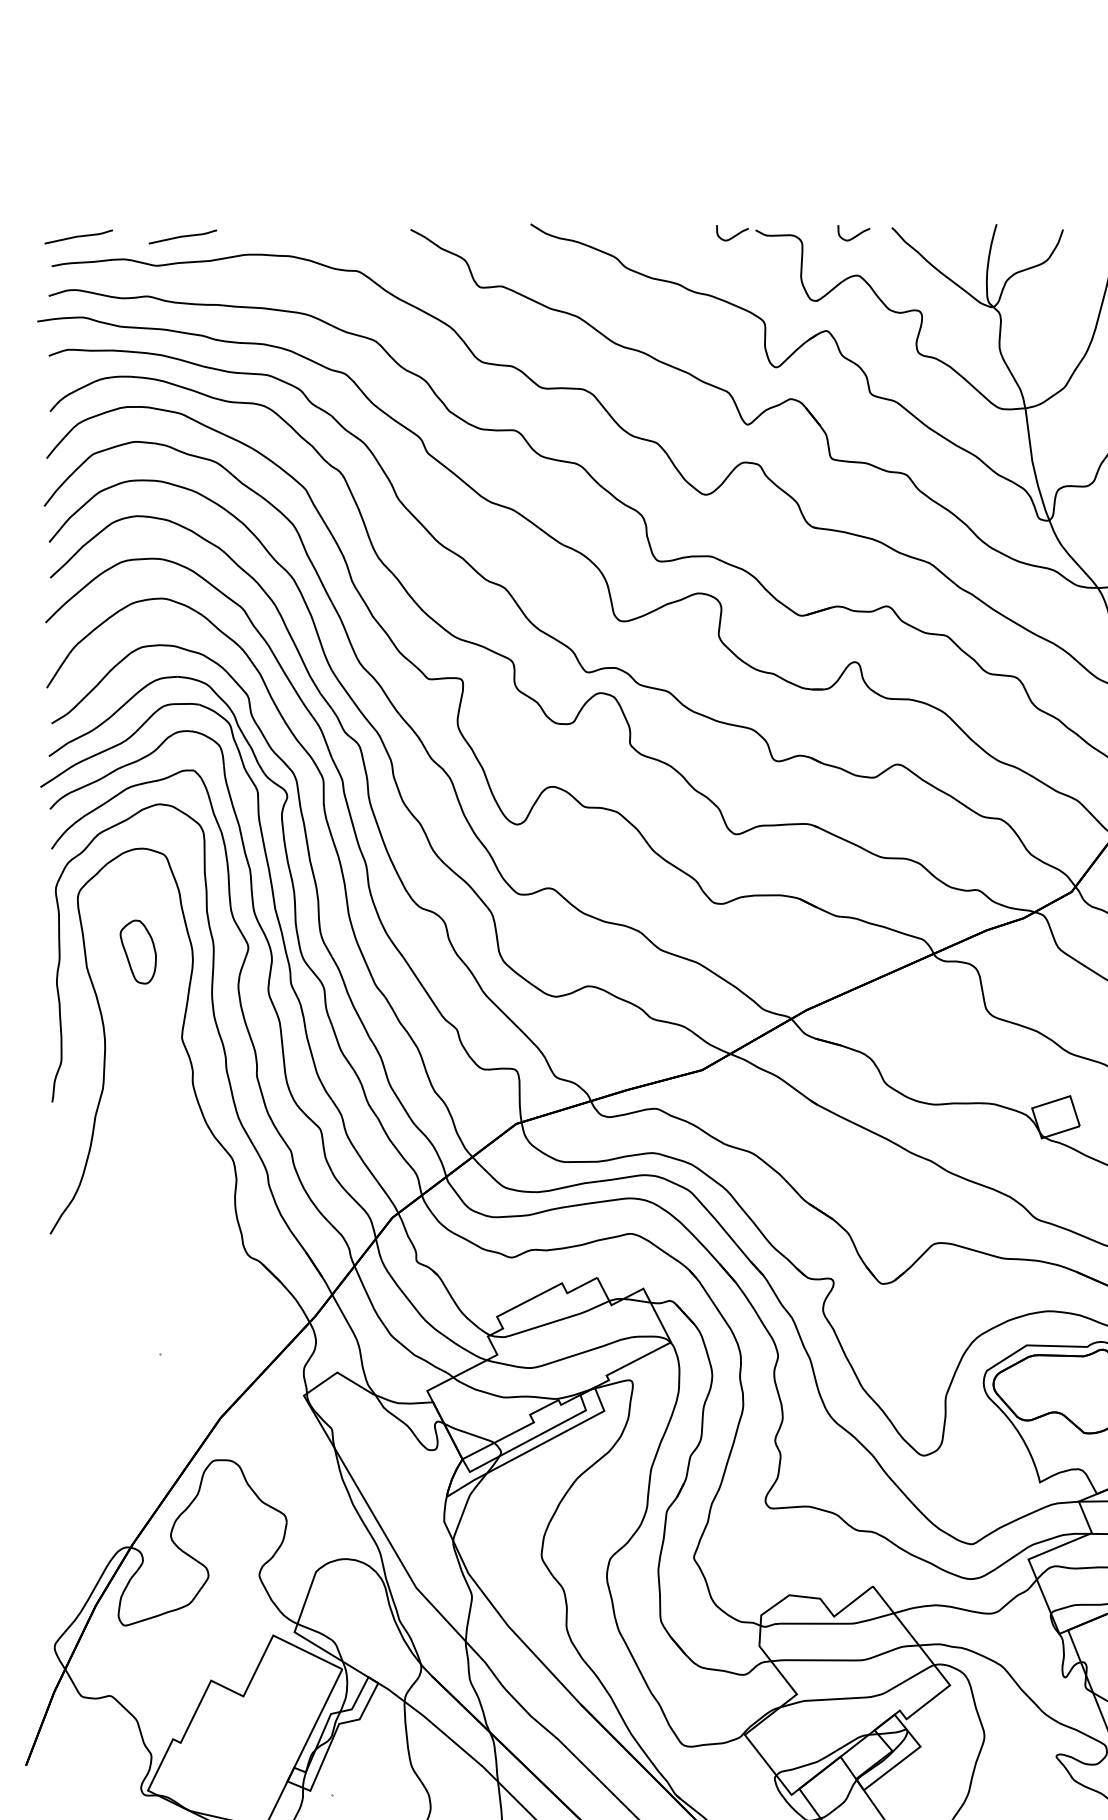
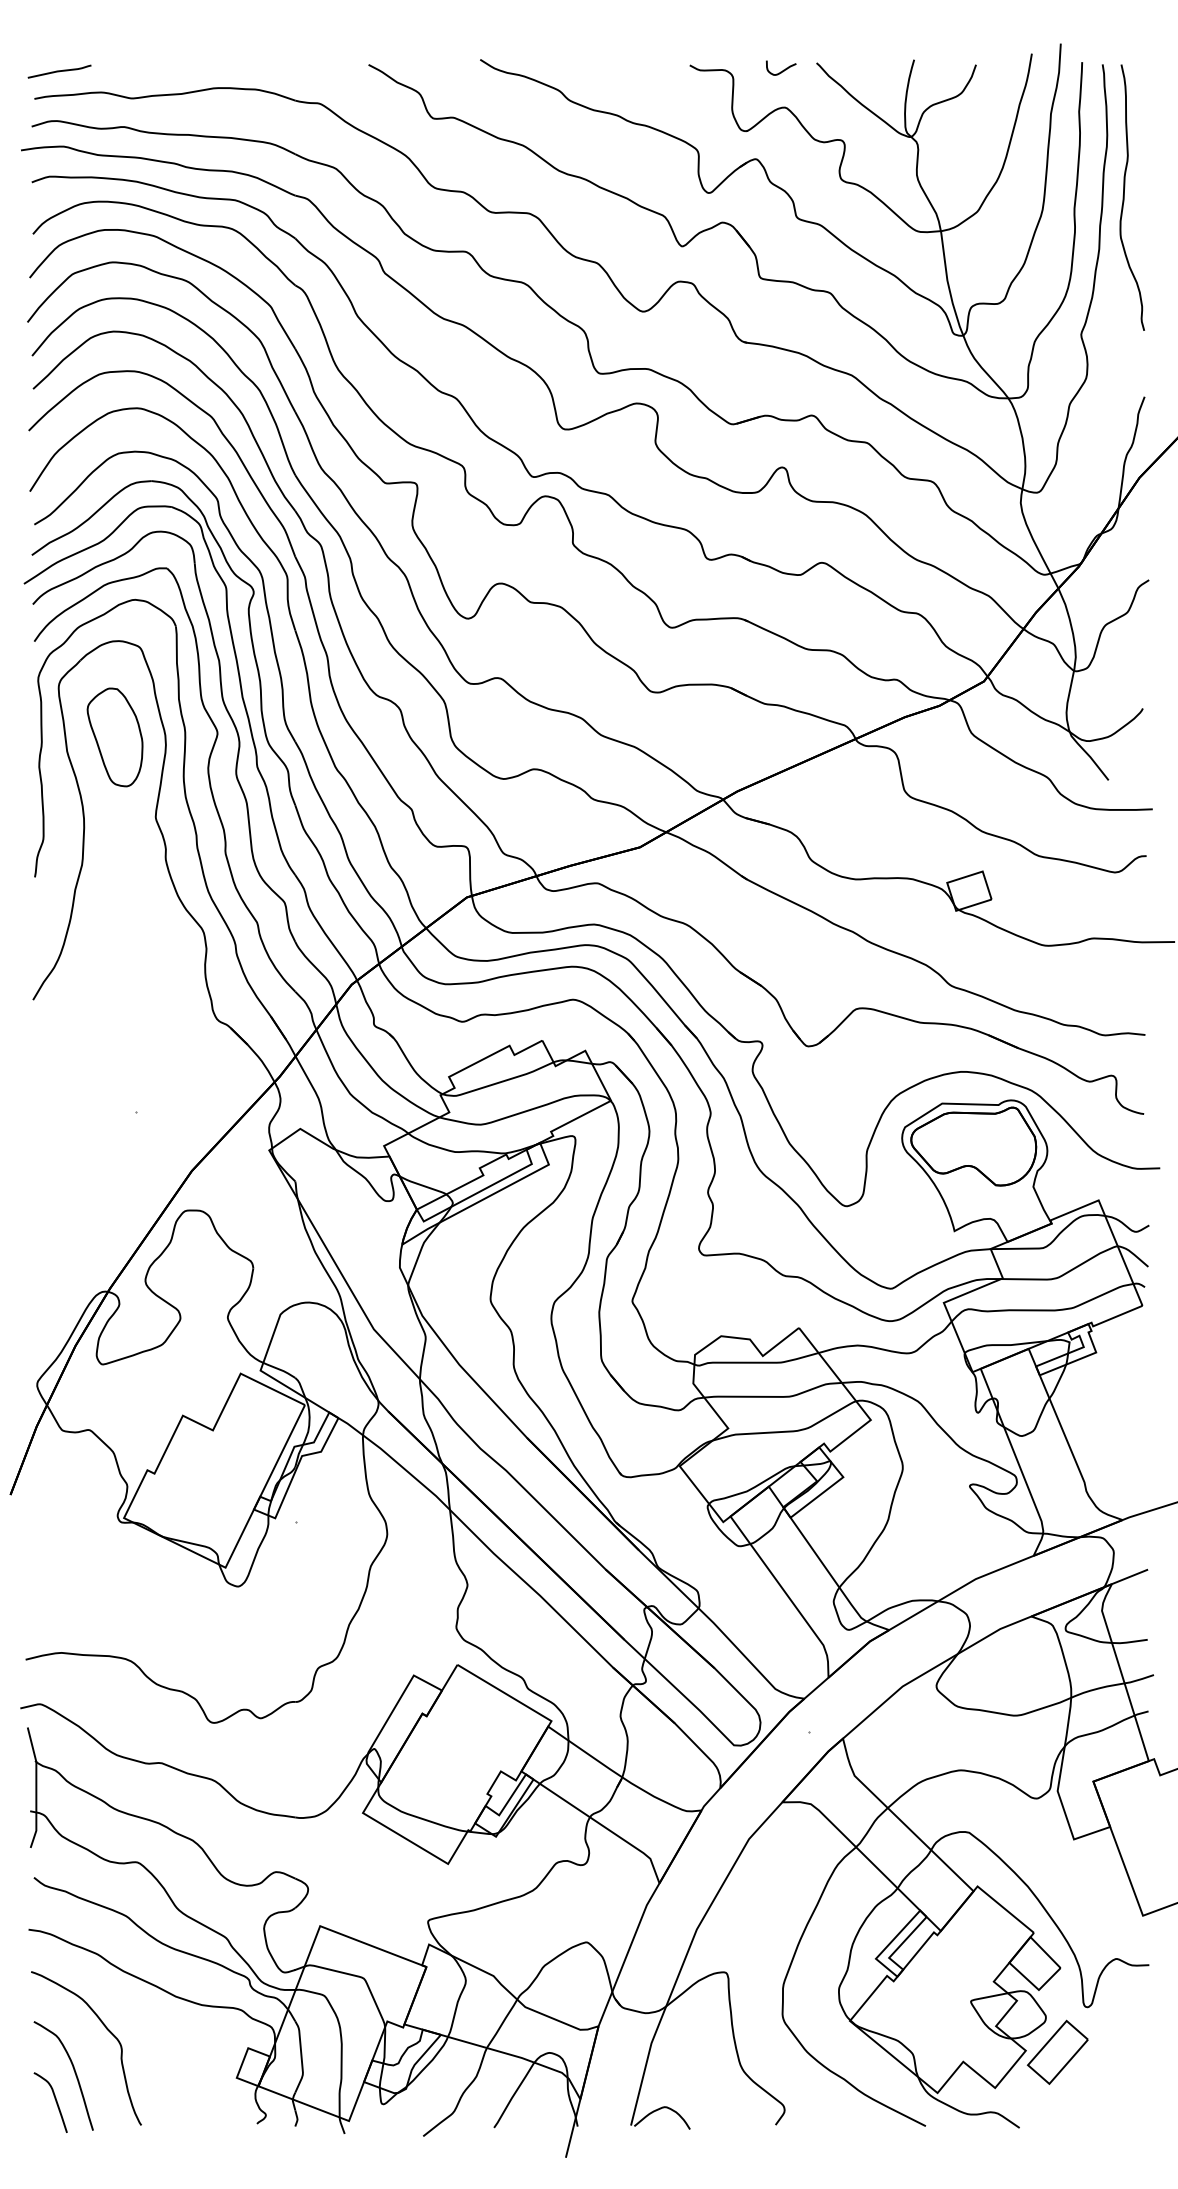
curve: (734, 234) -> (670, 69), removed
curve: (182, 236) -> (156, 71), removed
part: (137, 952) -> (114, 737), size x1.67

